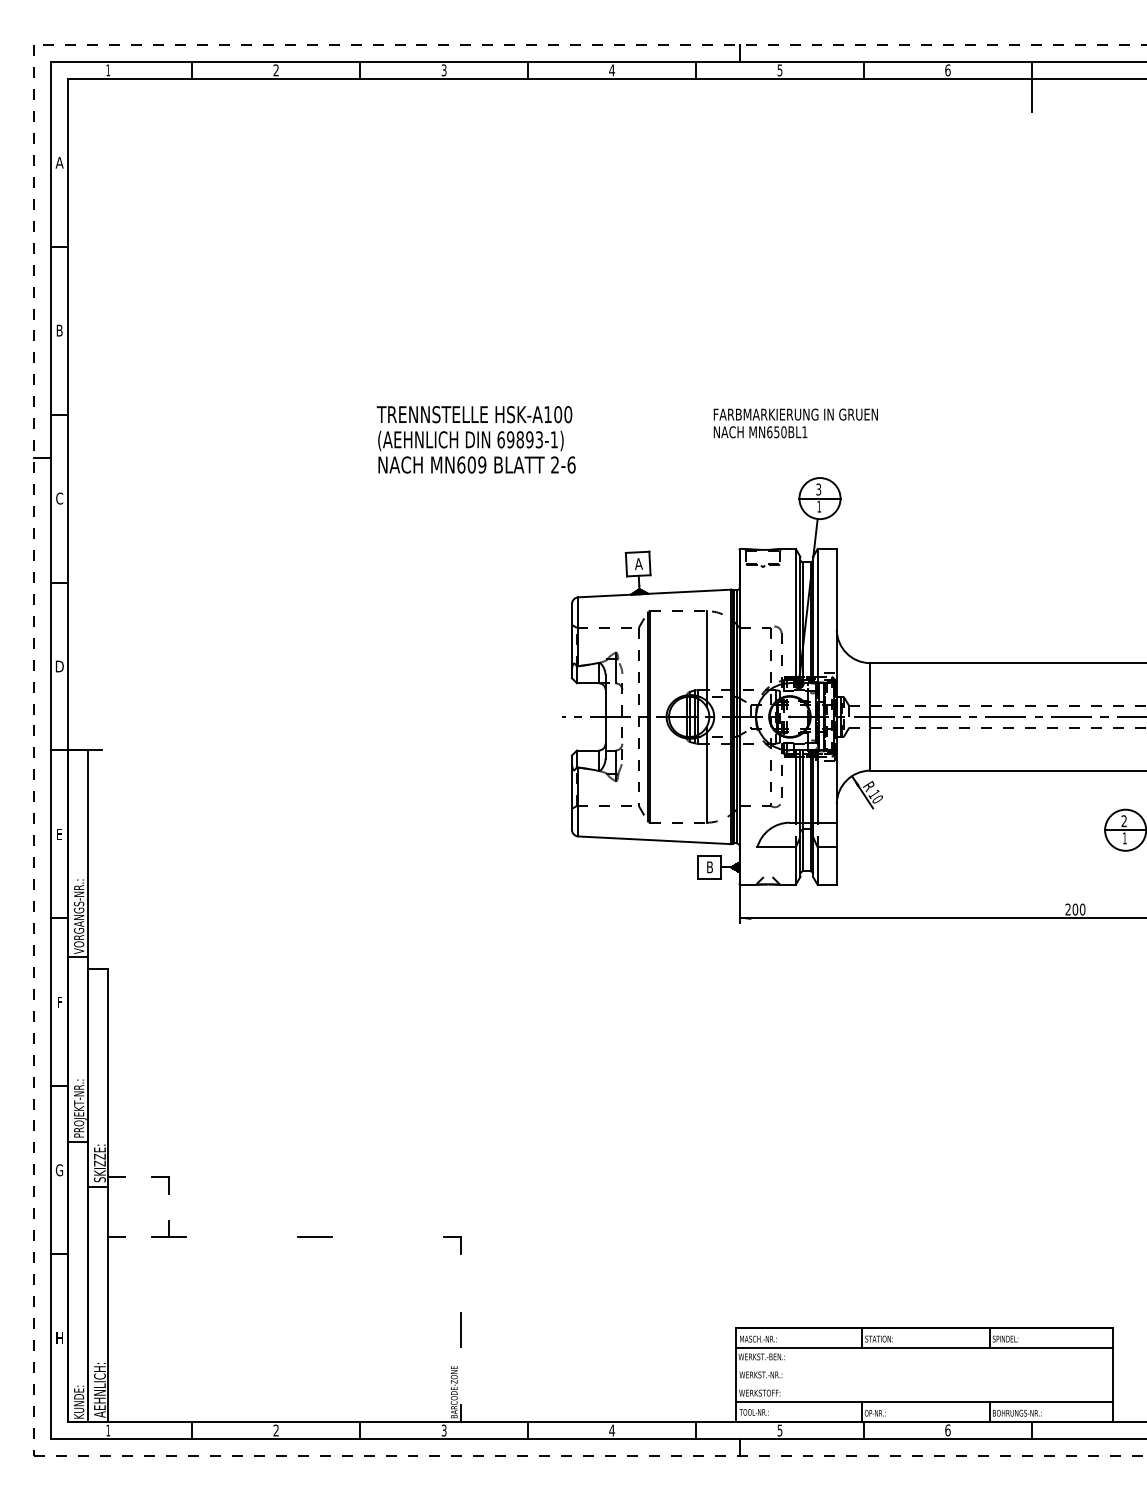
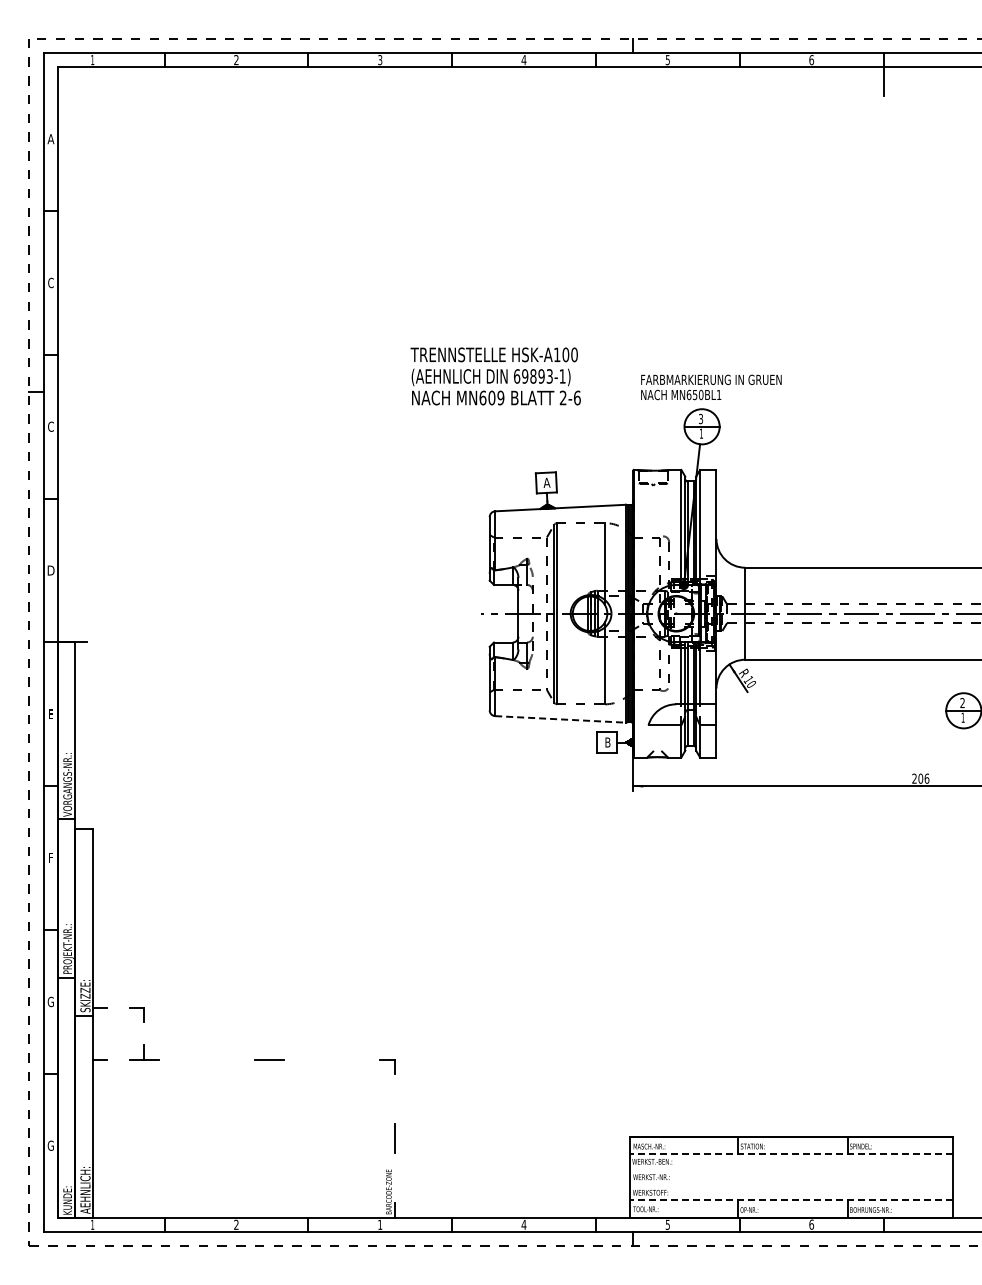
text: (59, 330) -> (50, 282), B -> C
text: (795, 423) -> (711, 387), moved
text: (475, 439) -> (495, 376), moved
line: (654, 840) -> (560, 719), solid -> dashed
text: (1082, 909) -> (926, 778), 200 -> 206
text: (59, 1337) -> (50, 1145), H -> G
line: (924, 1348) -> (791, 1154), solid -> dashed
line: (924, 1402) -> (791, 1200), solid -> dashed
text: (444, 1430) -> (380, 1224), 3 -> 1

